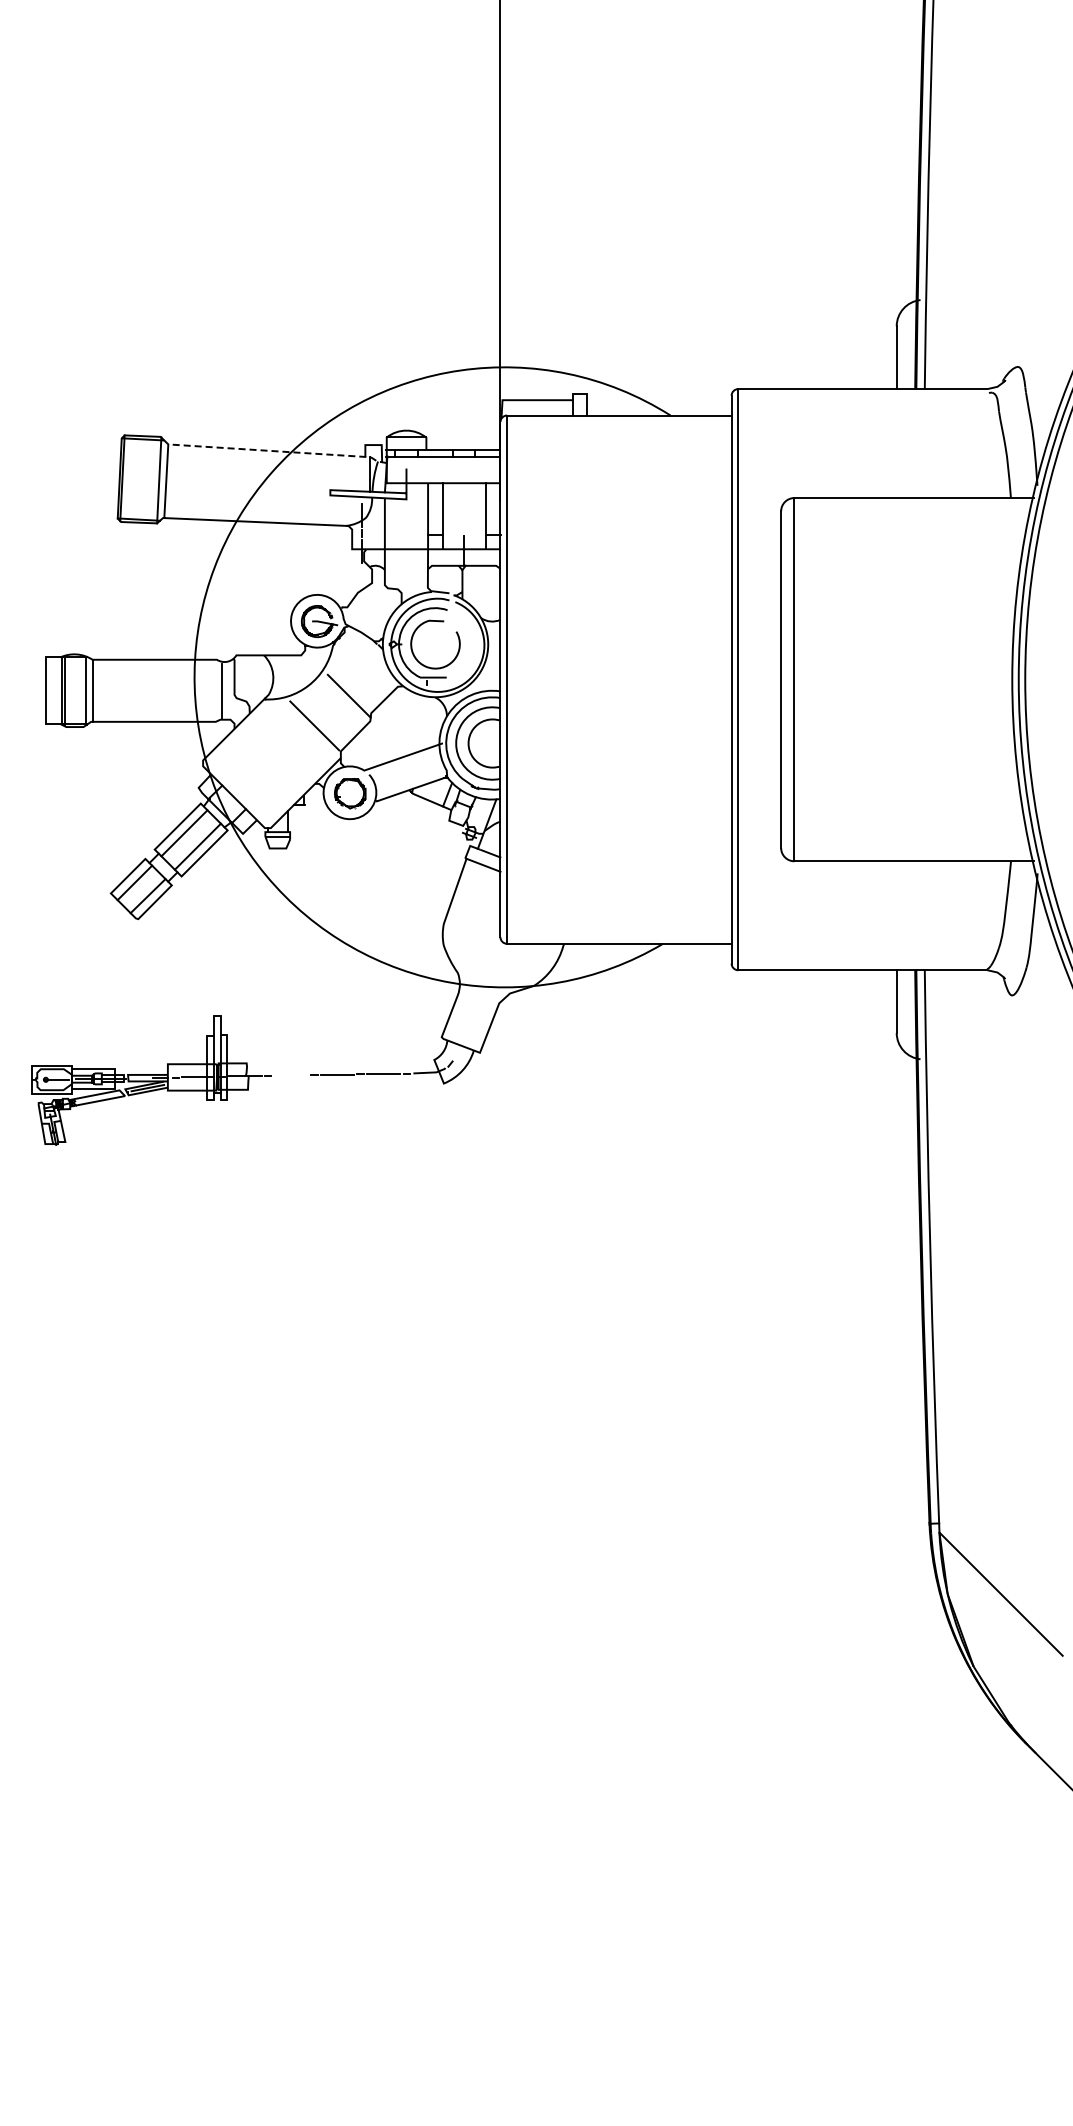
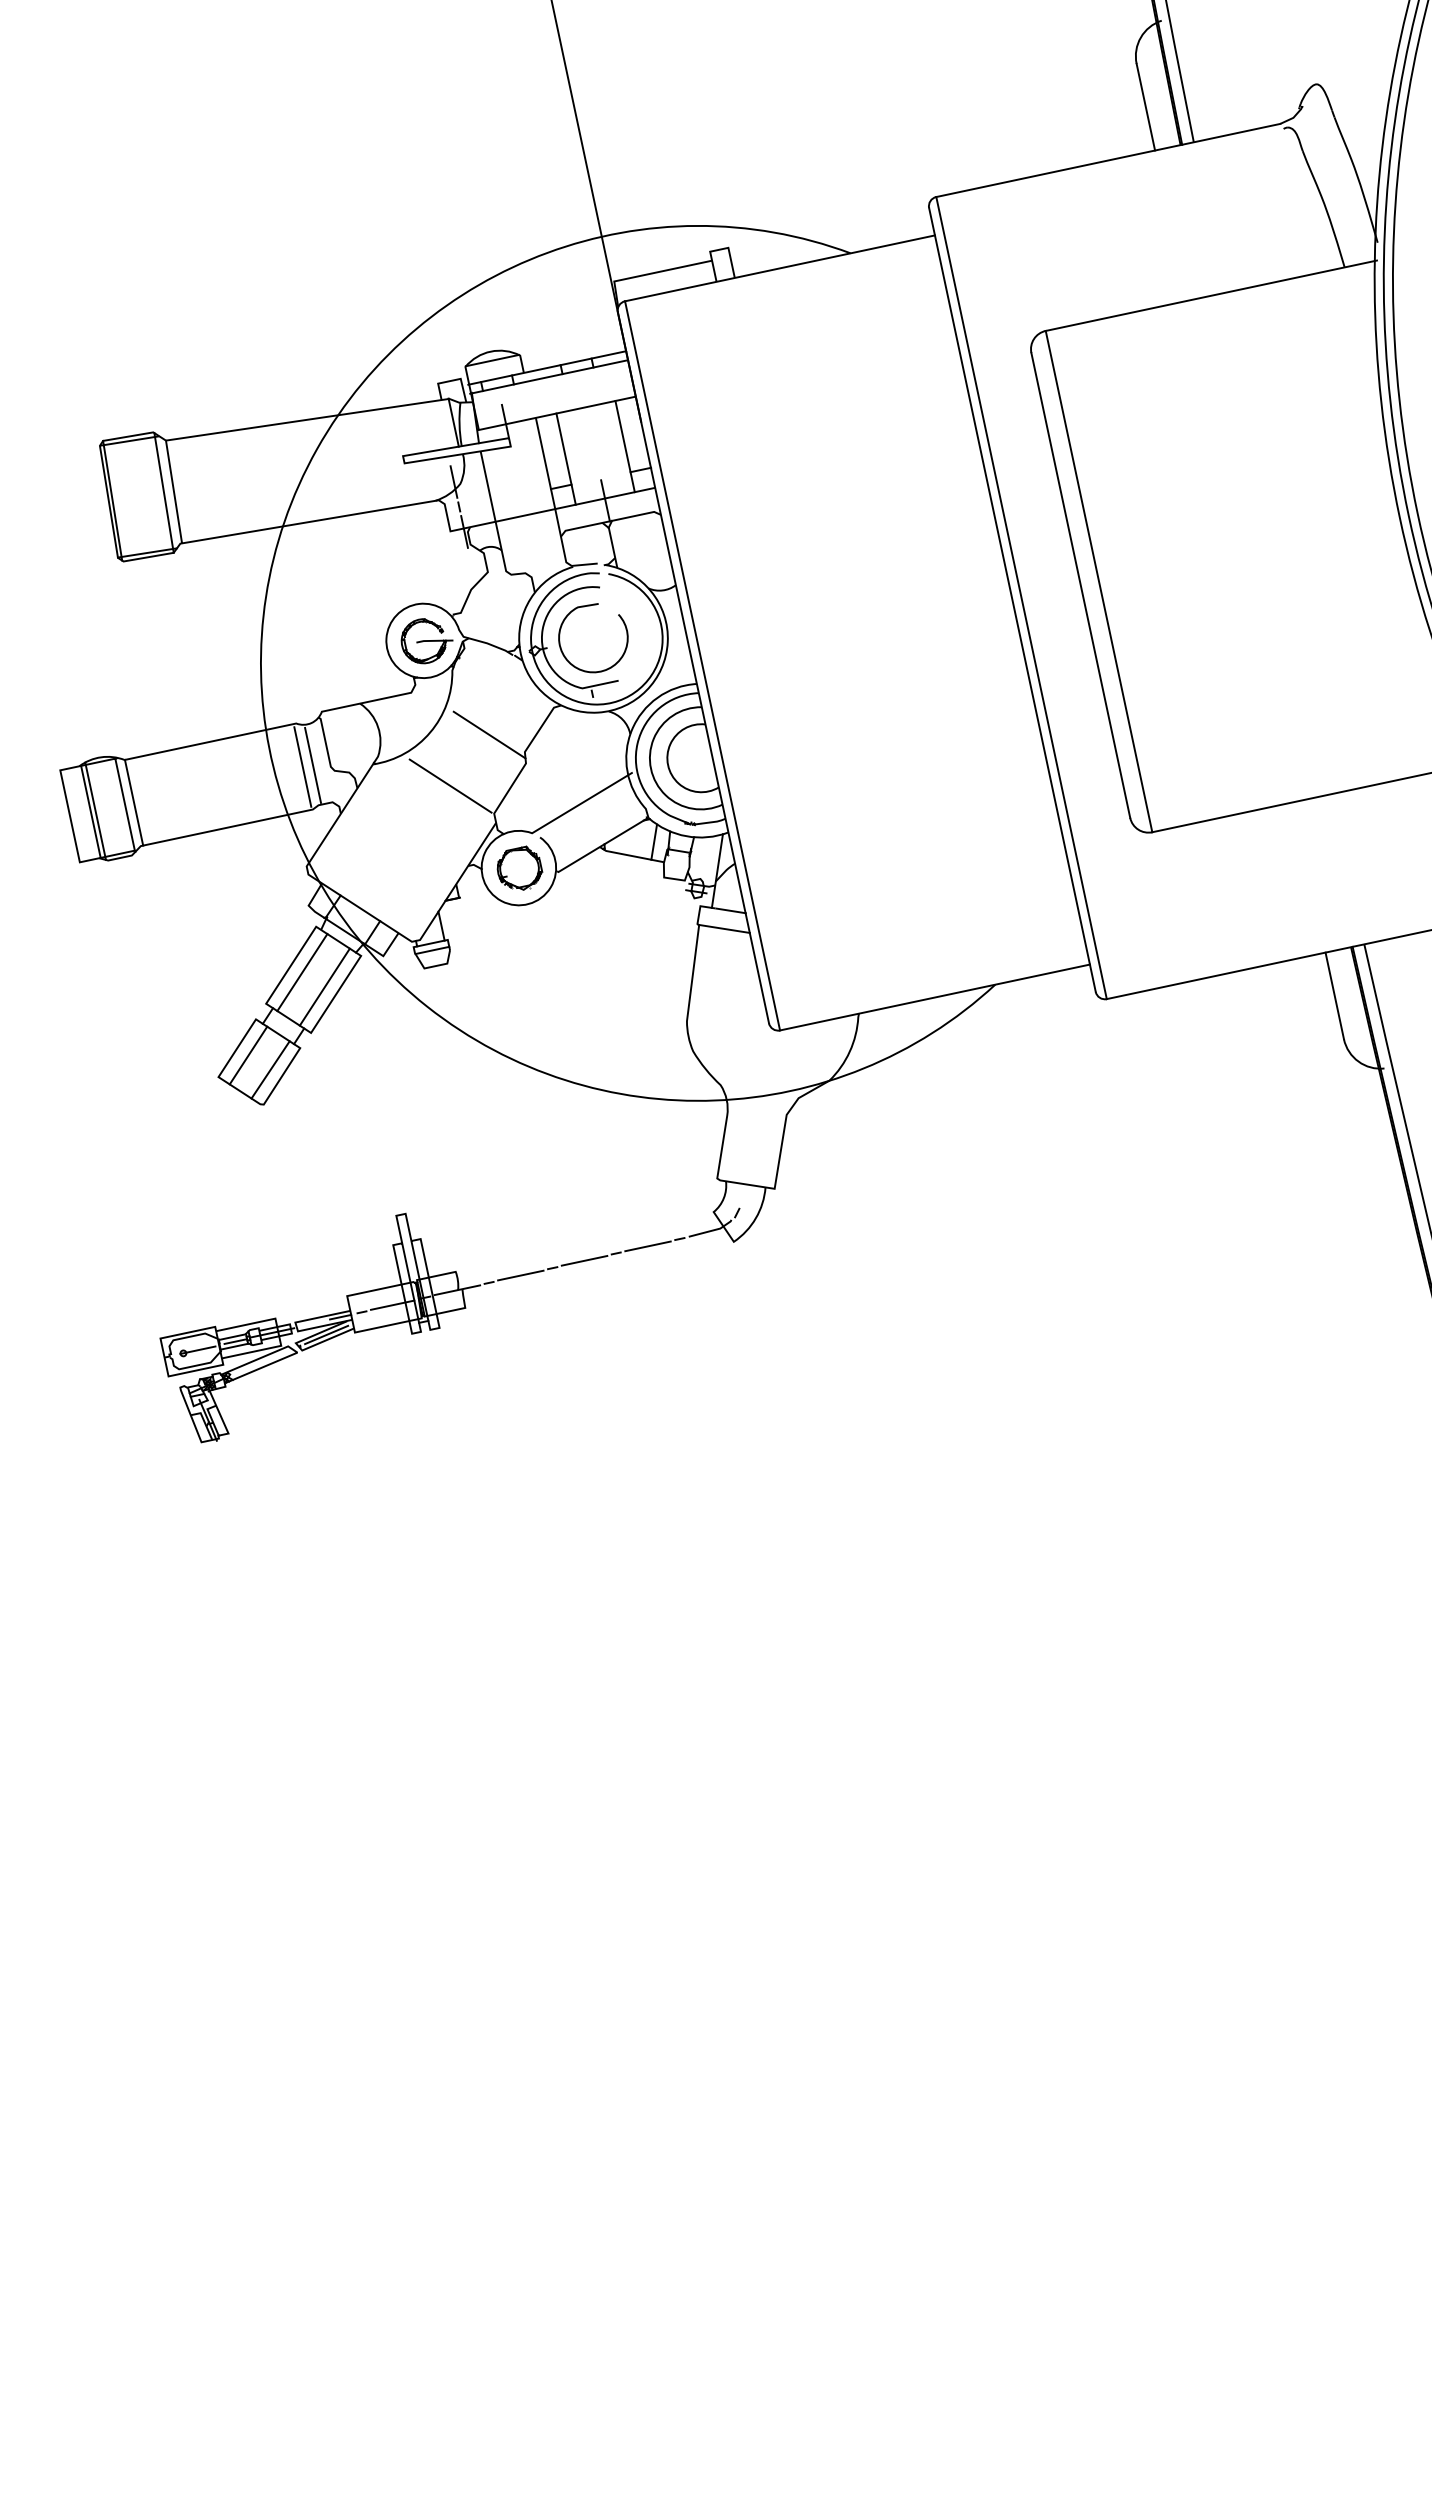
line: (279, 451) -> (321, 417), dashed -> solid
line: (215, 690) -> (303, 766), added
line: (290, 1075) -> (519, 1275), added

